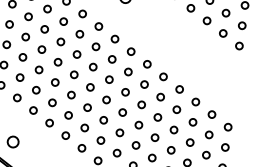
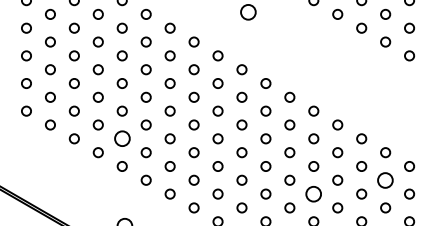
circle: (19, 77) -> (121, 138), size x1.6
circle: (209, 134) -> (385, 179), size x1.6
circle: (154, 137) -> (313, 193), size x1.6

